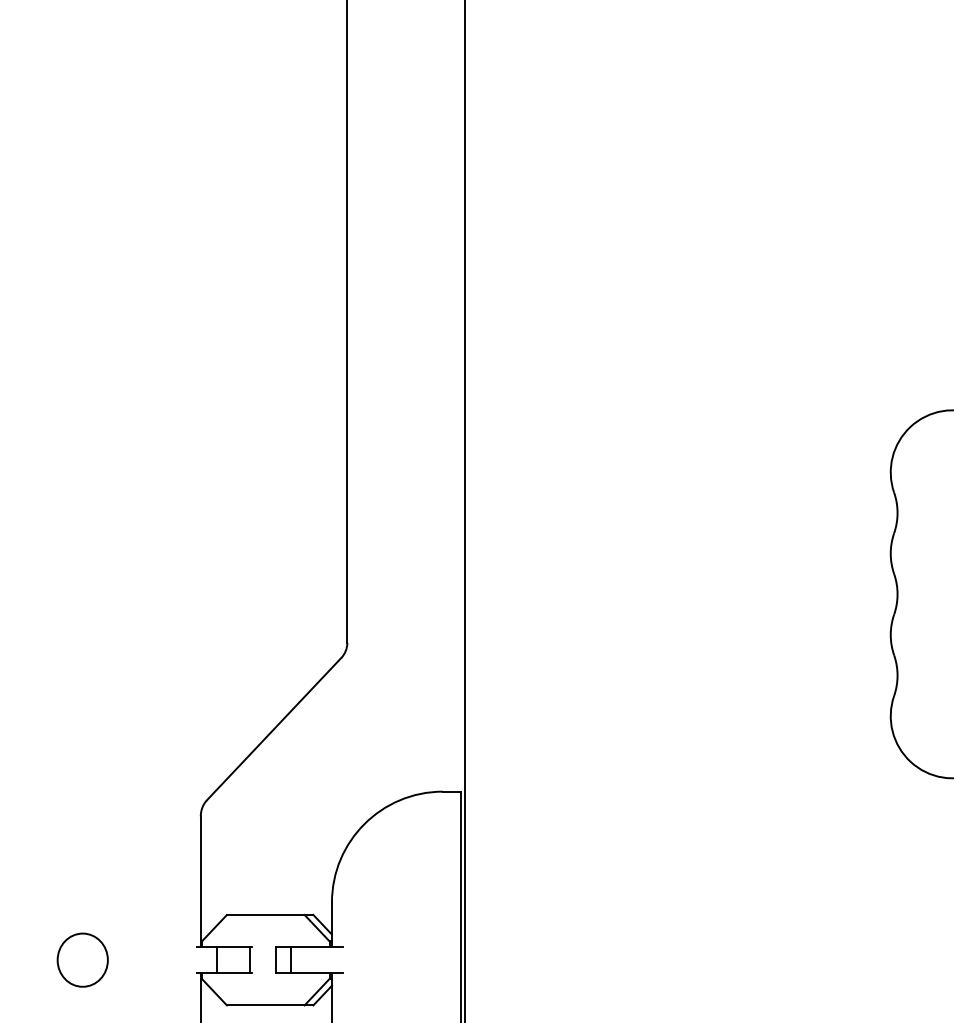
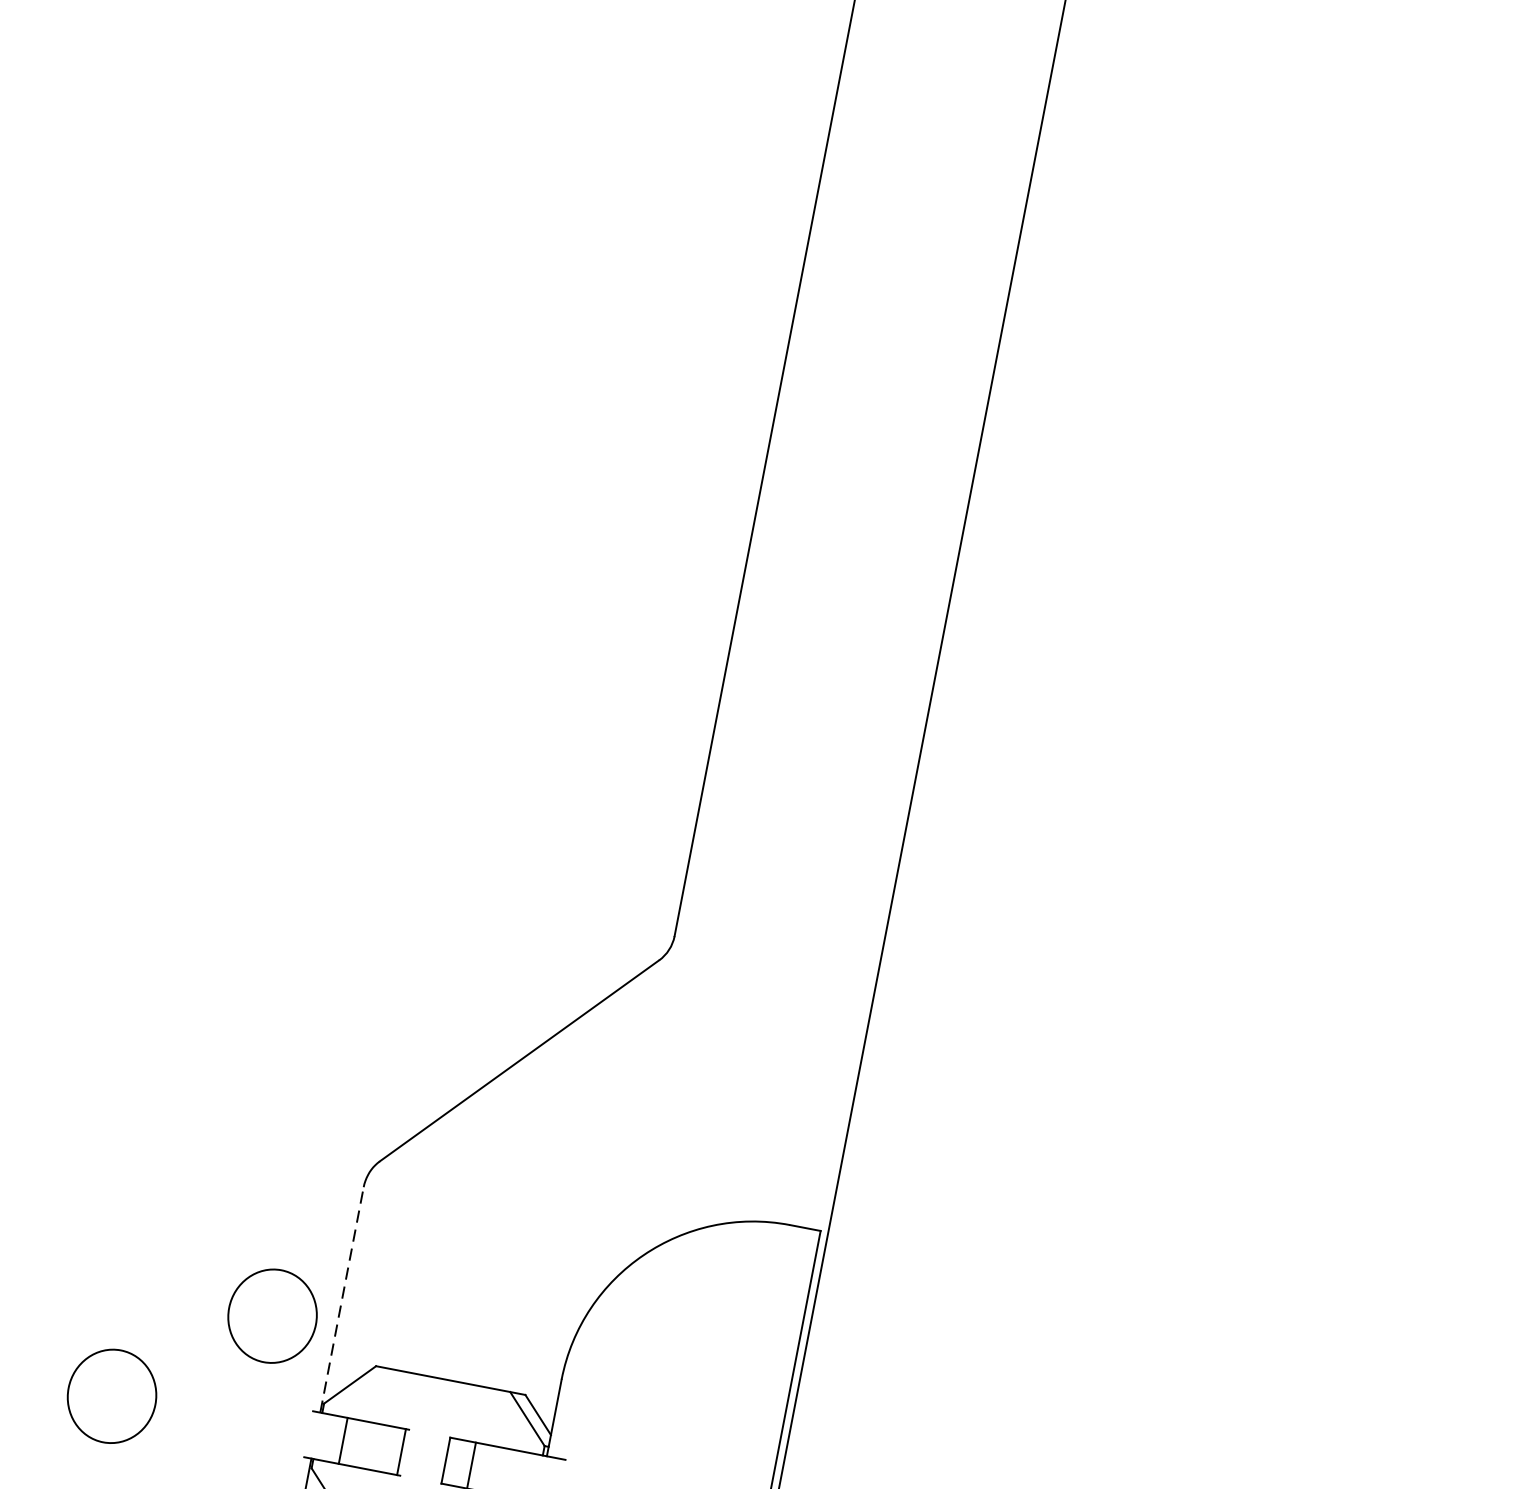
line: (200, 881) -> (341, 1299), solid -> dashed
part: (163, 897) -> (272, 1314), added

